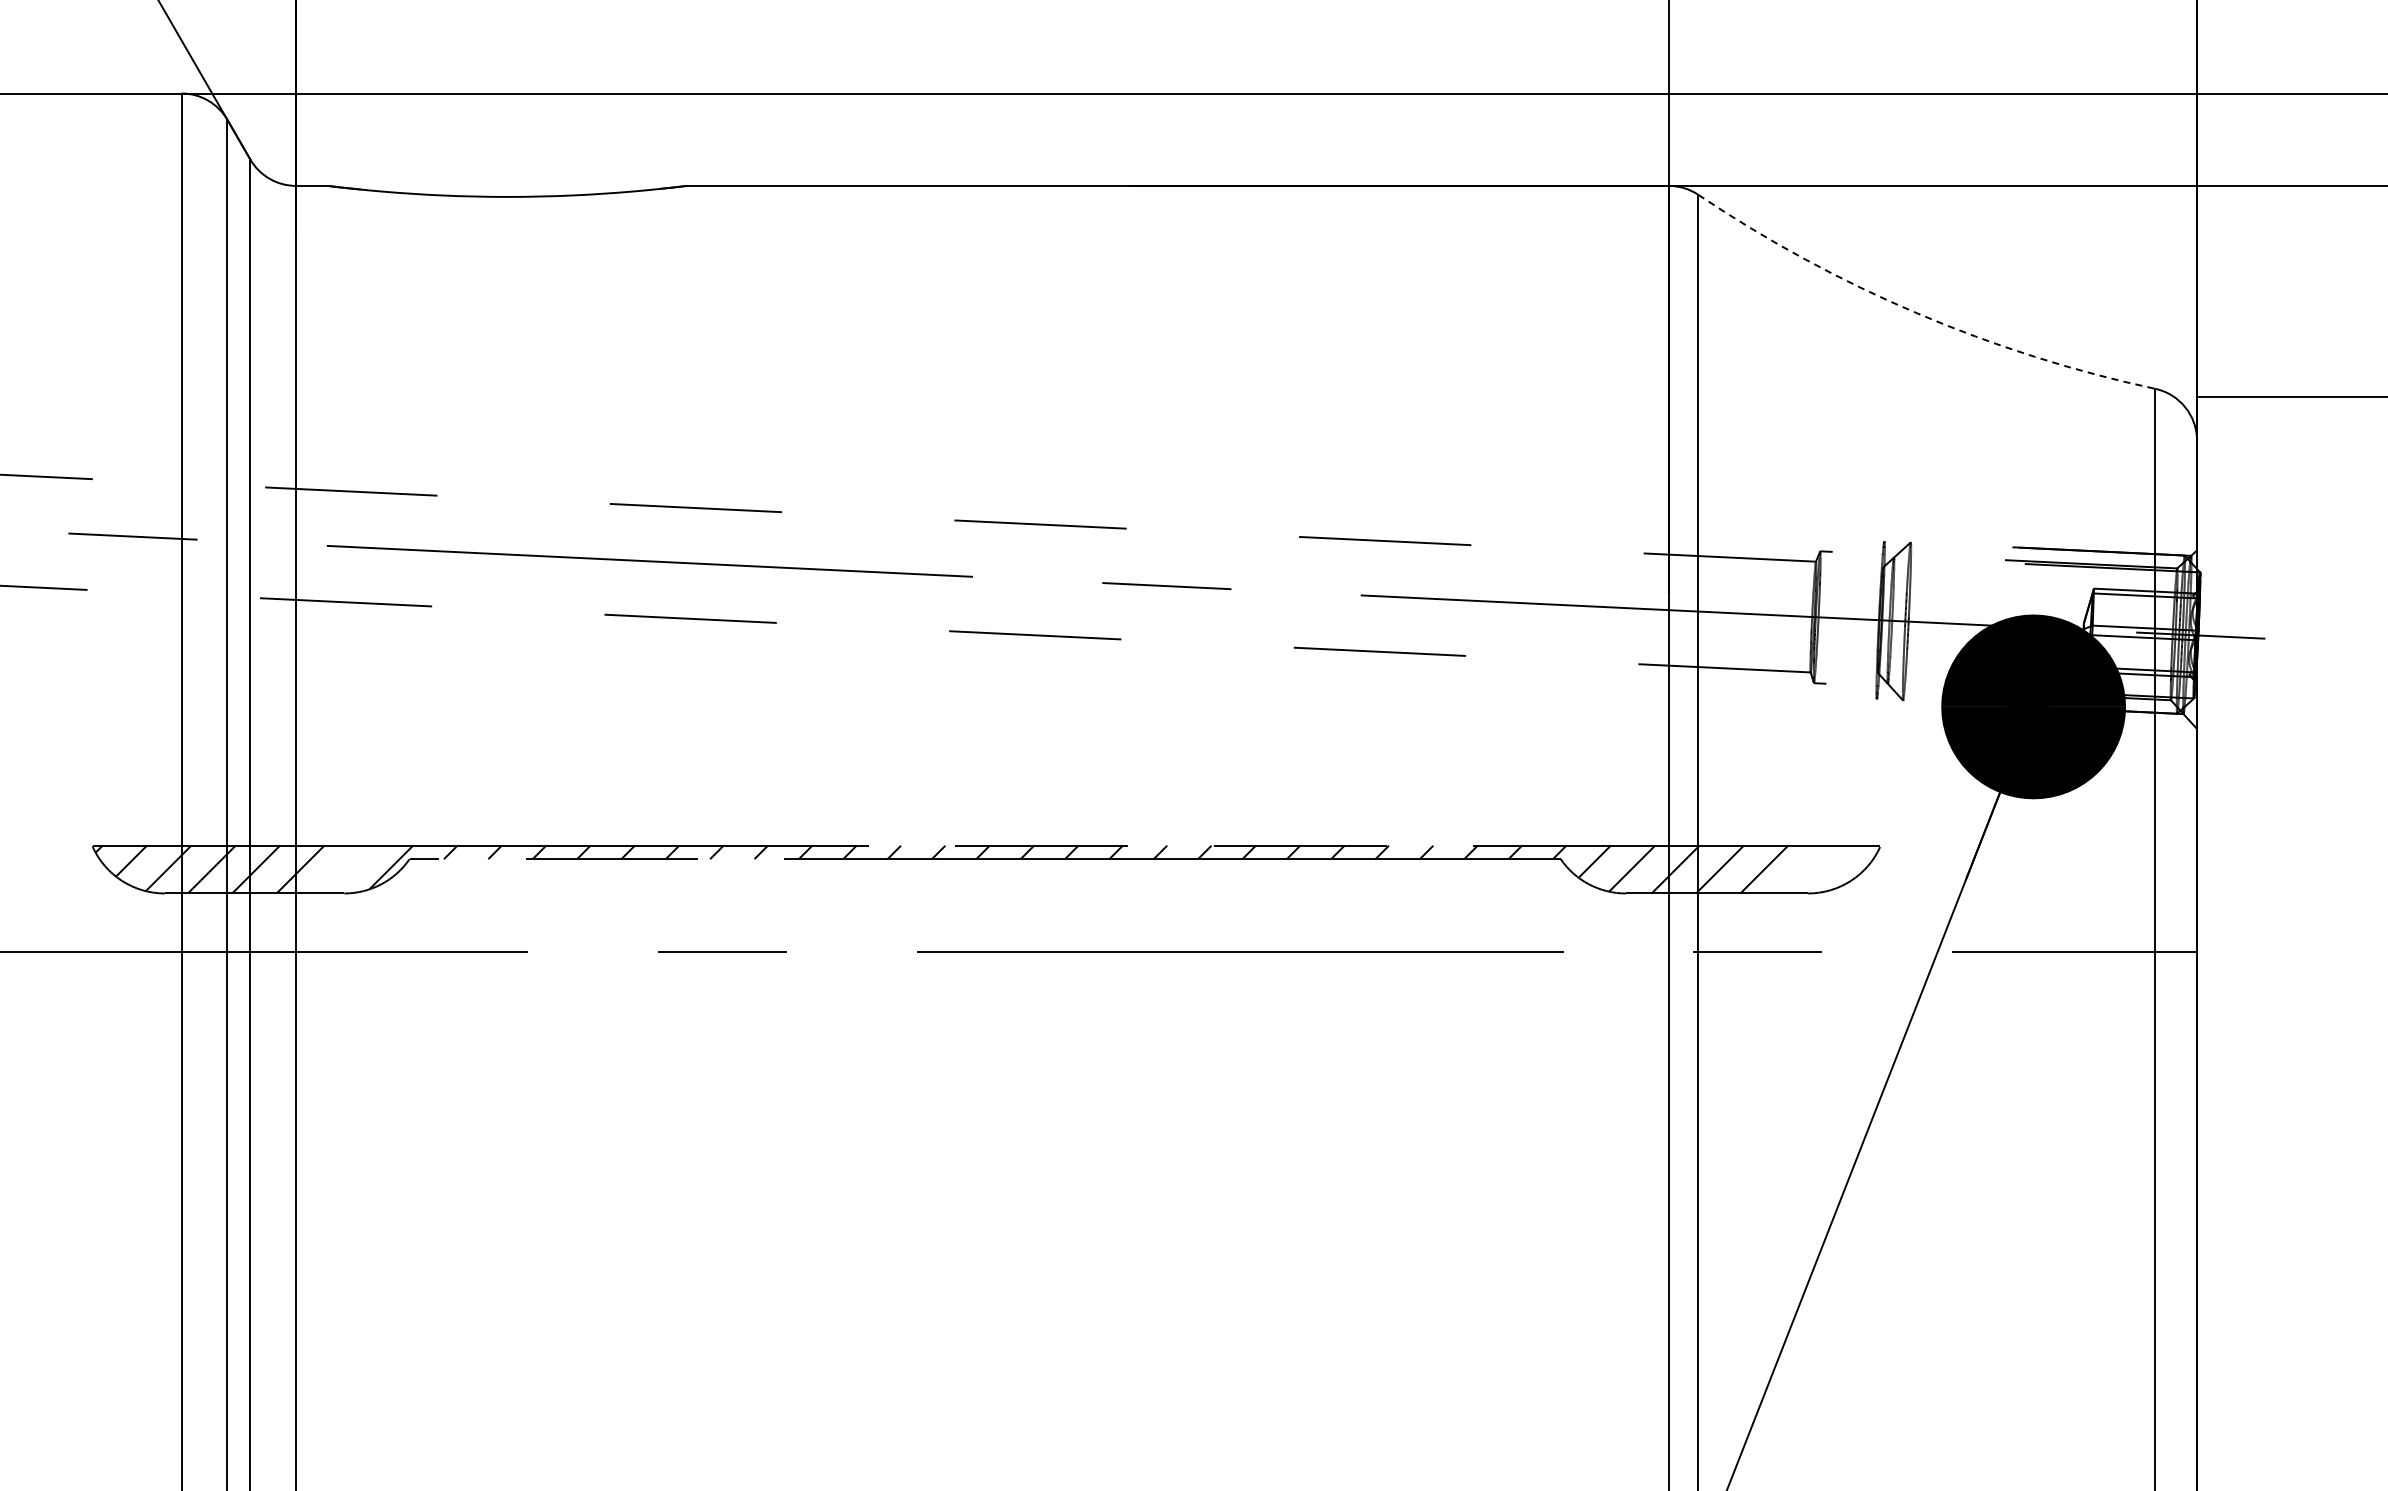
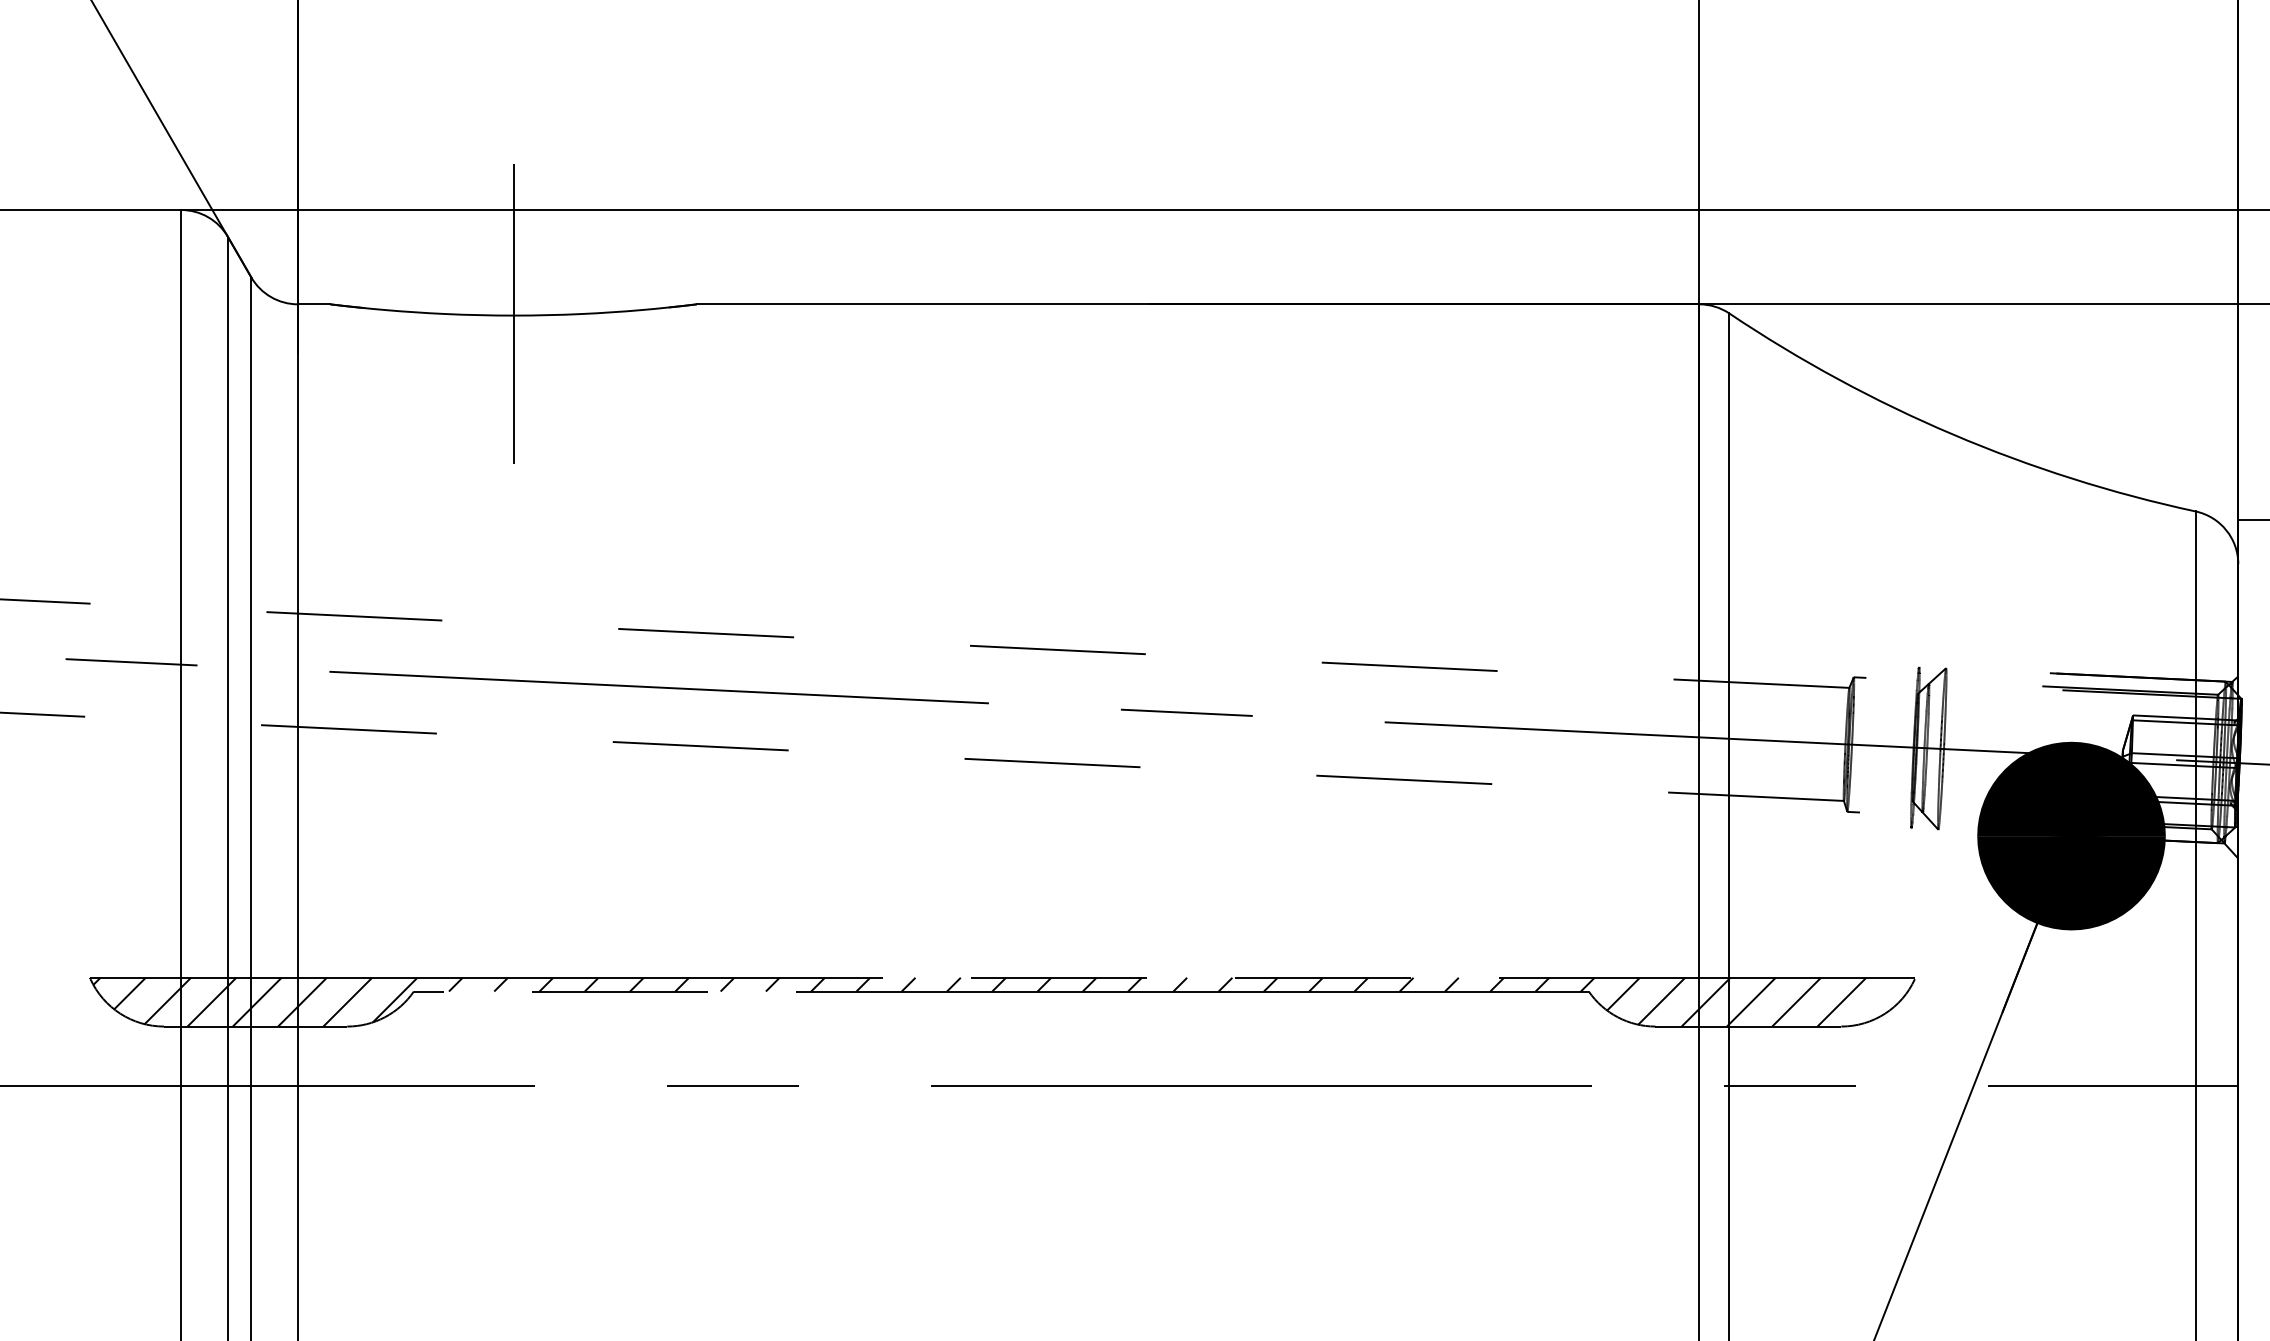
line: (507, 195) -> (513, 314), added
arc: (1917, 313) -> (1952, 434), dashed -> solid
line: (344, 869) -> (347, 1002), added
line: (1808, 869) -> (1841, 1002), added

